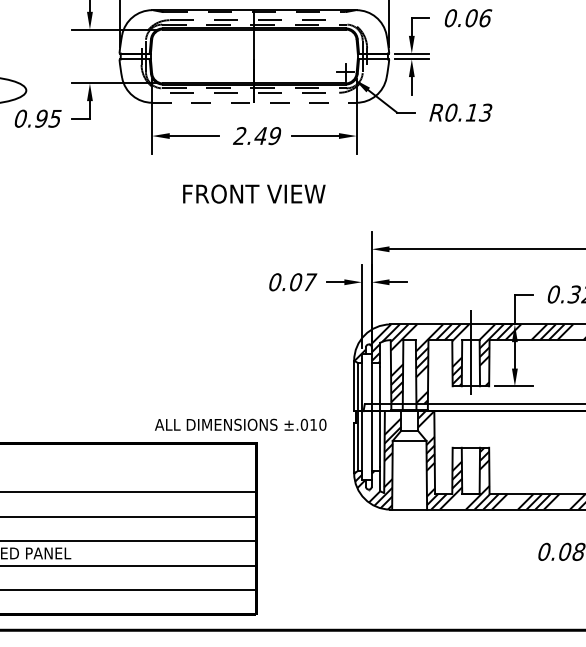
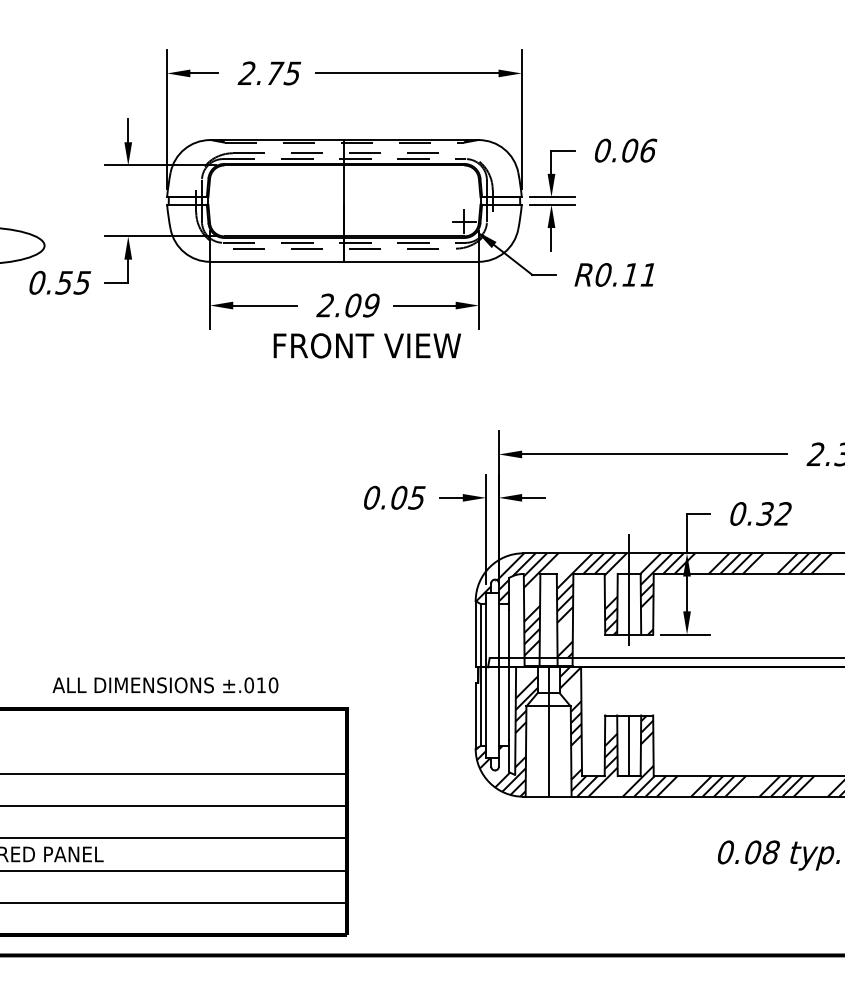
line: (254, 102) -> (344, 261), dashed -> solid
text: (485, 112) -> (648, 274), R0.13 -> R0.11
text: (40, 118) -> (63, 282), 0.95 -> 0.55
text: (260, 135) -> (352, 305), 2.49 -> 2.09
text: (253, 193) -> (366, 345), moved
text: (309, 282) -> (417, 497), 0.07 -> 0.05
text: (240, 424) -> (165, 685), moved
line: (409, 459) -> (548, 731), added
line: (471, 470) -> (629, 745), added

